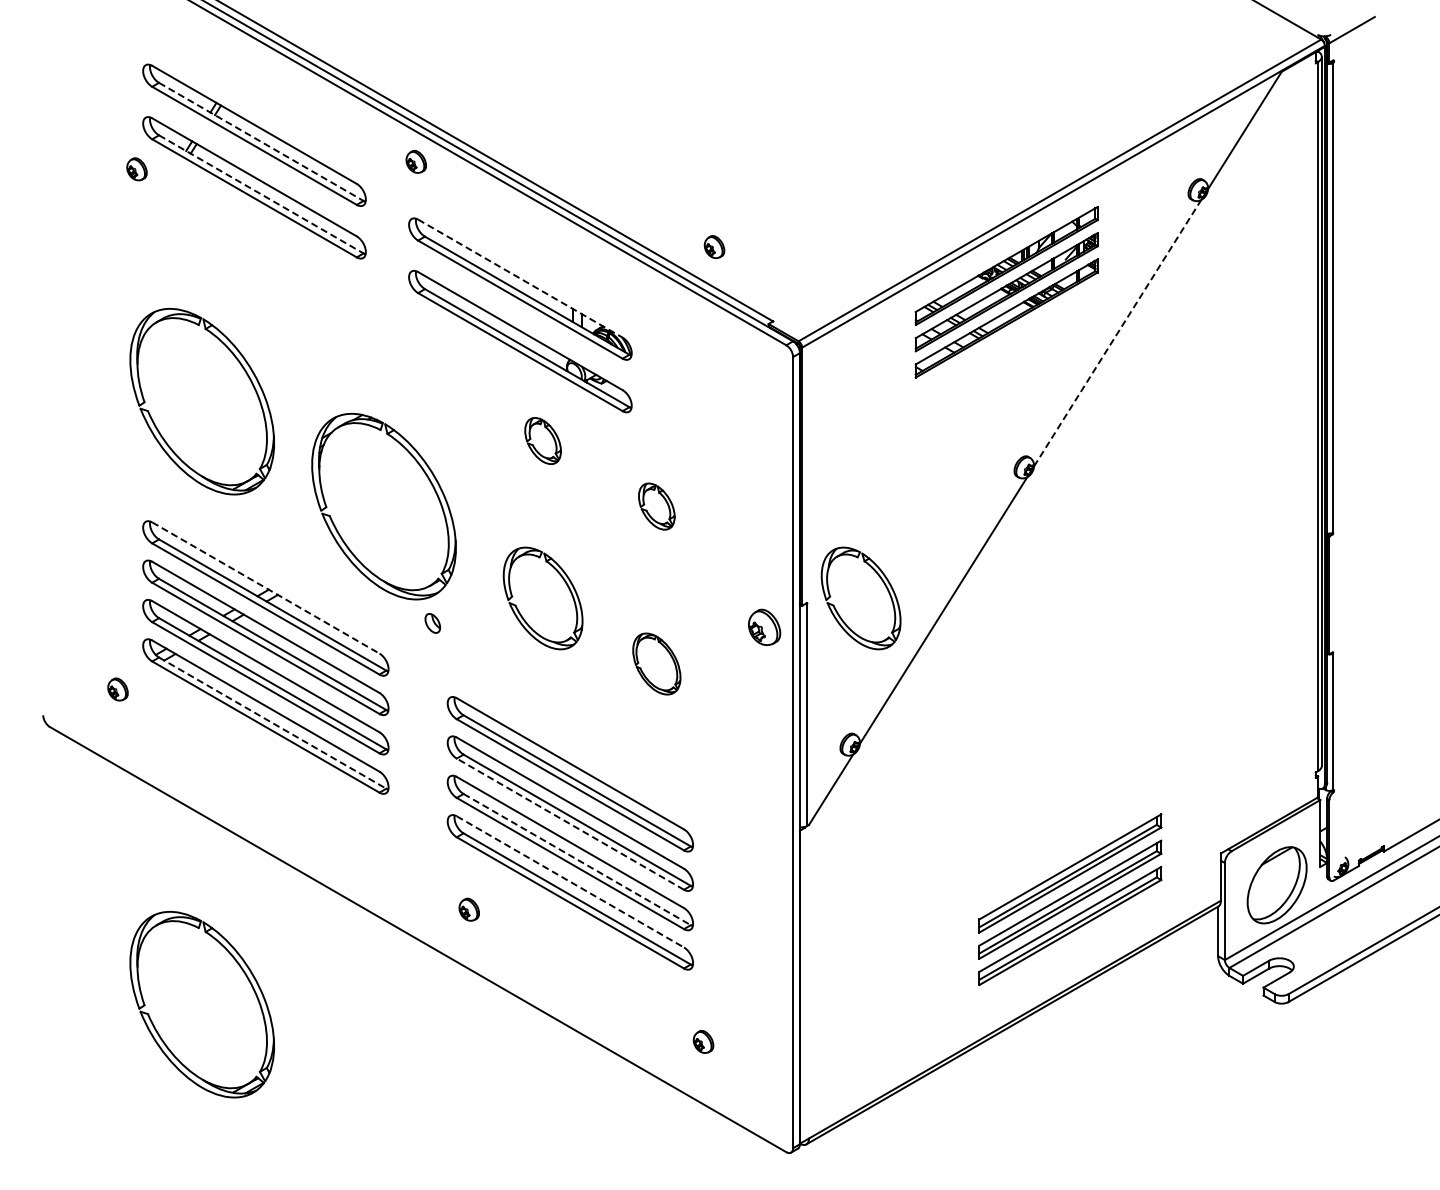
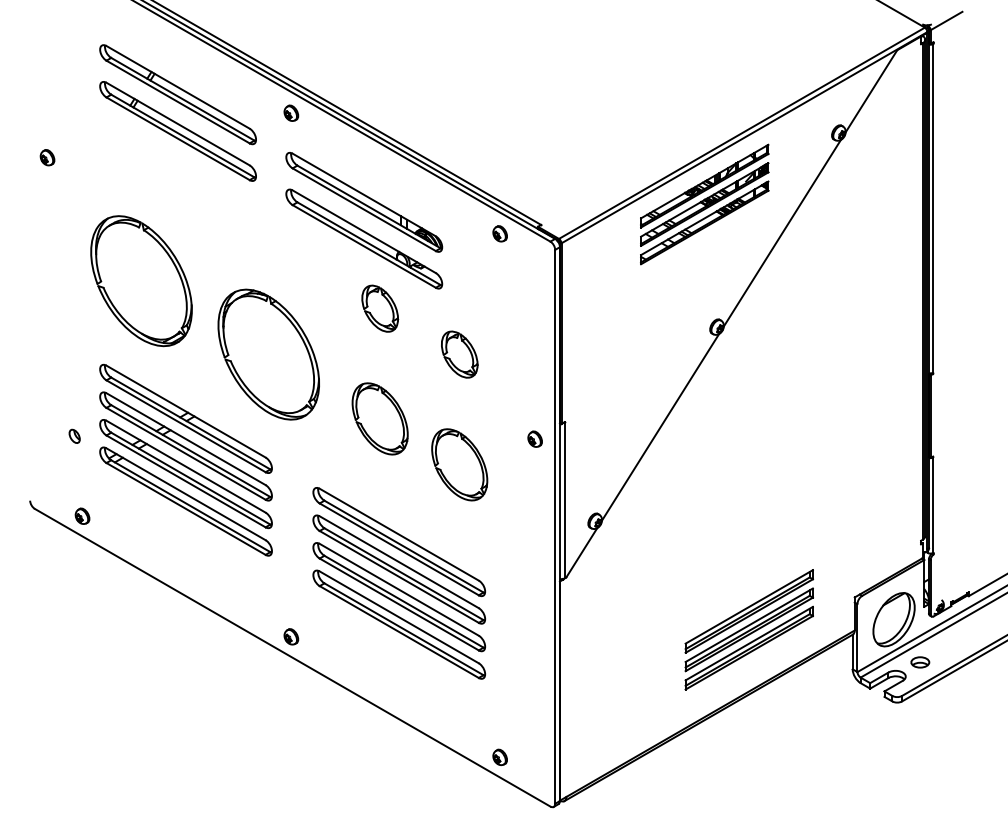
line: (261, 142) -> (183, 99), dashed -> solid
part: (136, 169) -> (47, 157), moved
line: (261, 194) -> (183, 136), dashed -> solid
part: (714, 246) -> (500, 233), moved
line: (520, 278) -> (364, 194), dashed -> solid
line: (1117, 332) -> (782, 232), dashed -> solid
part: (542, 440) -> (379, 308), size x1.43
part: (656, 506) -> (459, 354), size x1.43
line: (266, 588) -> (186, 411), dashed -> solid
part: (860, 598) -> (602, 418), removed
part: (432, 623) -> (74, 436), moved
part: (764, 627) -> (535, 439), size x0.62
part: (656, 663) -> (459, 464), size x1.67
part: (117, 689) -> (82, 516), moved
line: (273, 723) -> (191, 506), dashed -> solid
line: (569, 823) -> (398, 576), dashed -> solid
line: (577, 859) -> (404, 601), dashed -> solid
line: (570, 882) -> (399, 617), dashed -> solid
part: (468, 909) -> (290, 636), moved
part: (1314, 946) -> (920, 662), added
part: (201, 1004) -> (140, 703), removed
part: (703, 1041) -> (500, 757), moved

